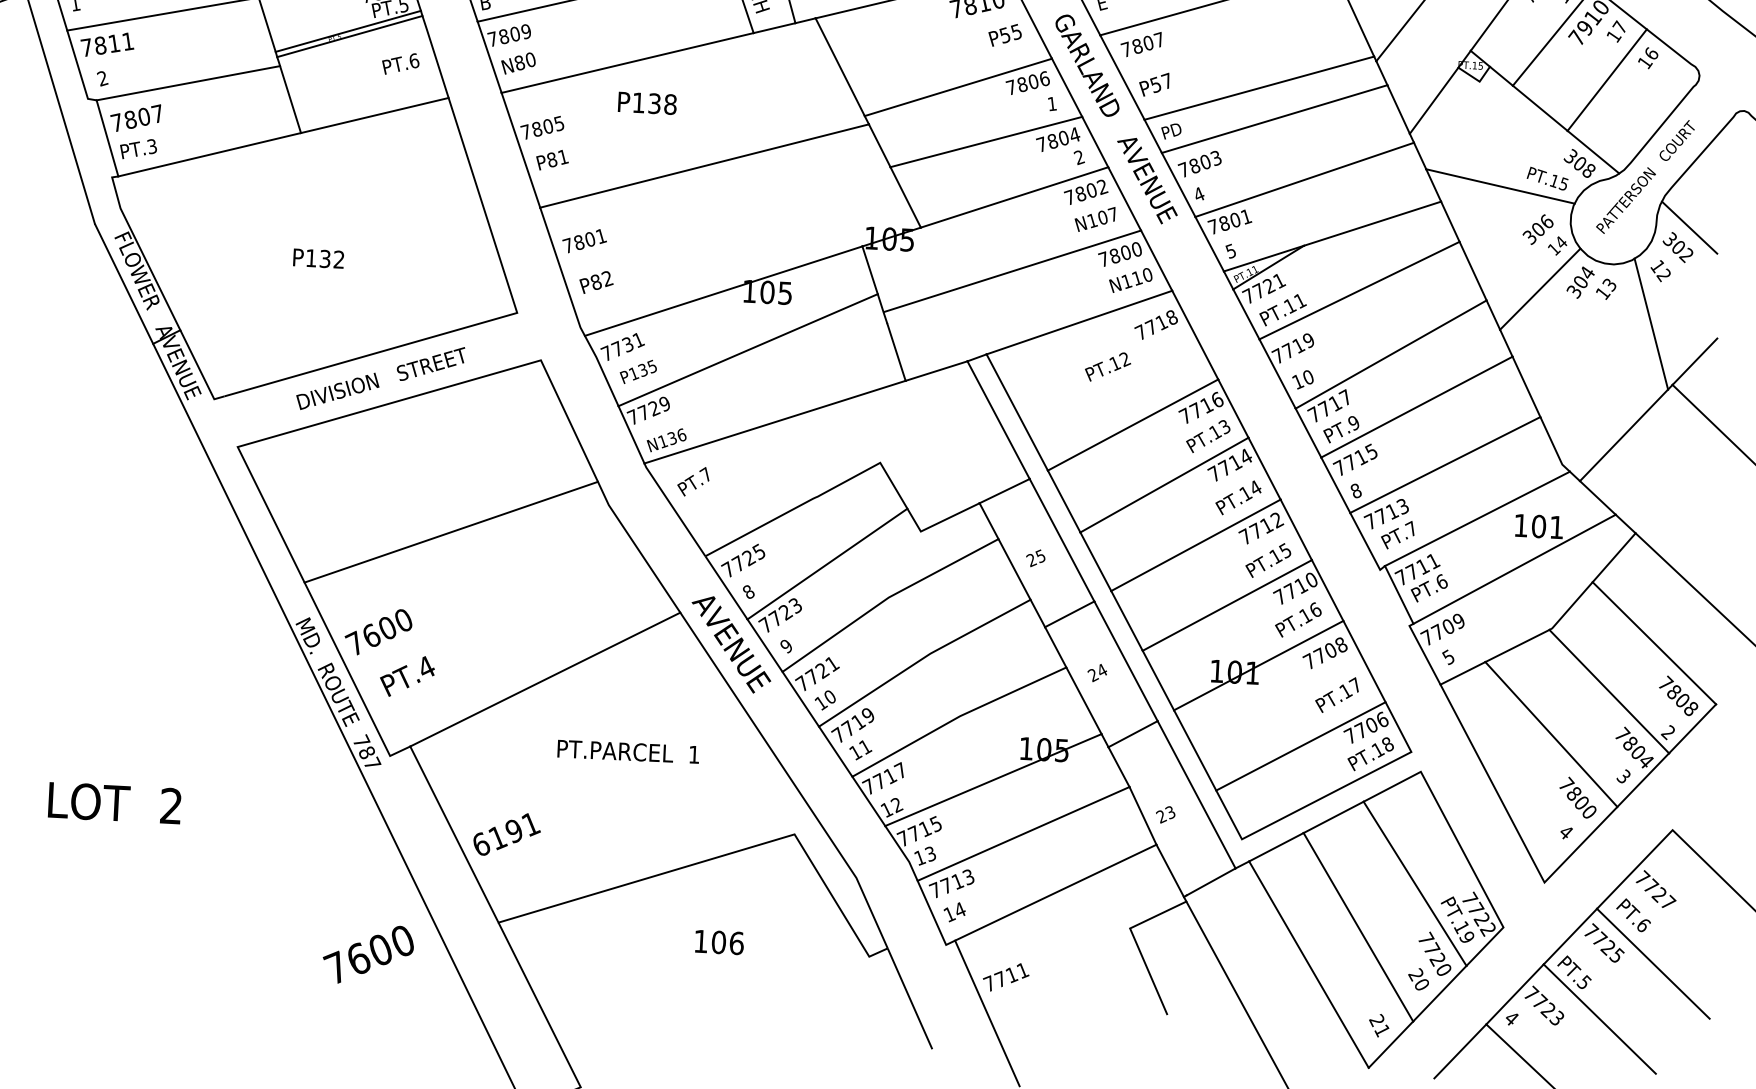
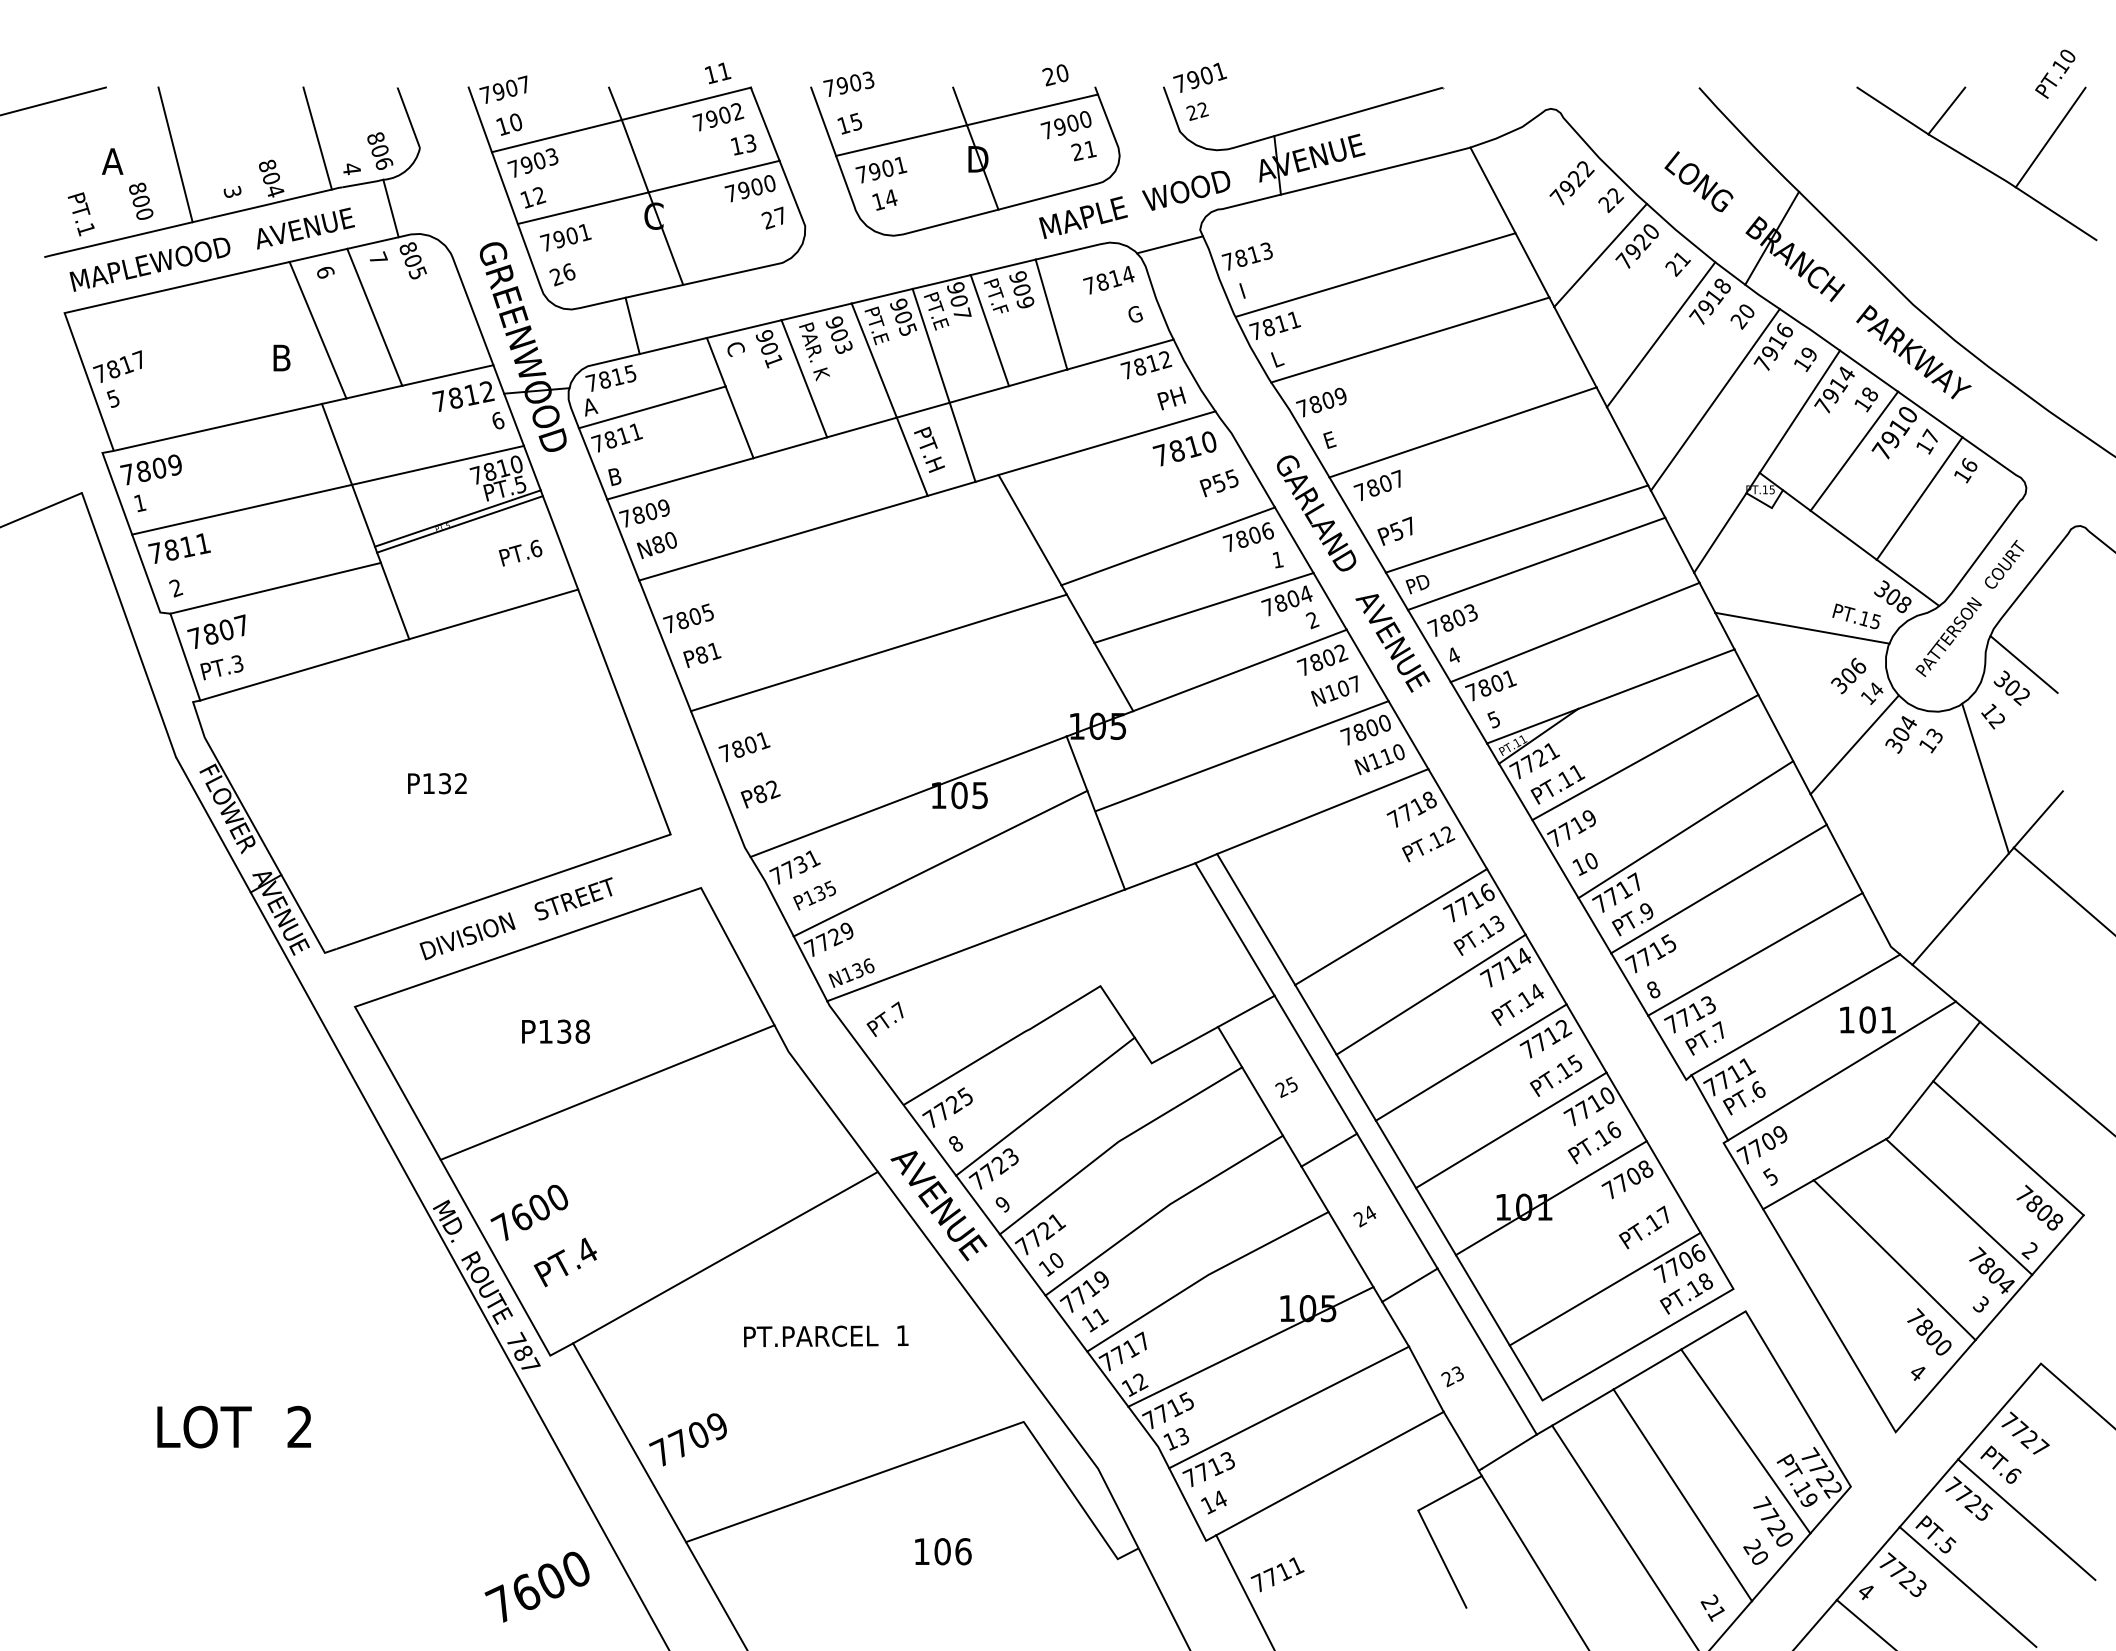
text: (647, 103) -> (555, 1031), moved
text: (1107, 367) -> (1428, 844), moved
text: (505, 834) -> (688, 1439), 6191 -> 7709

